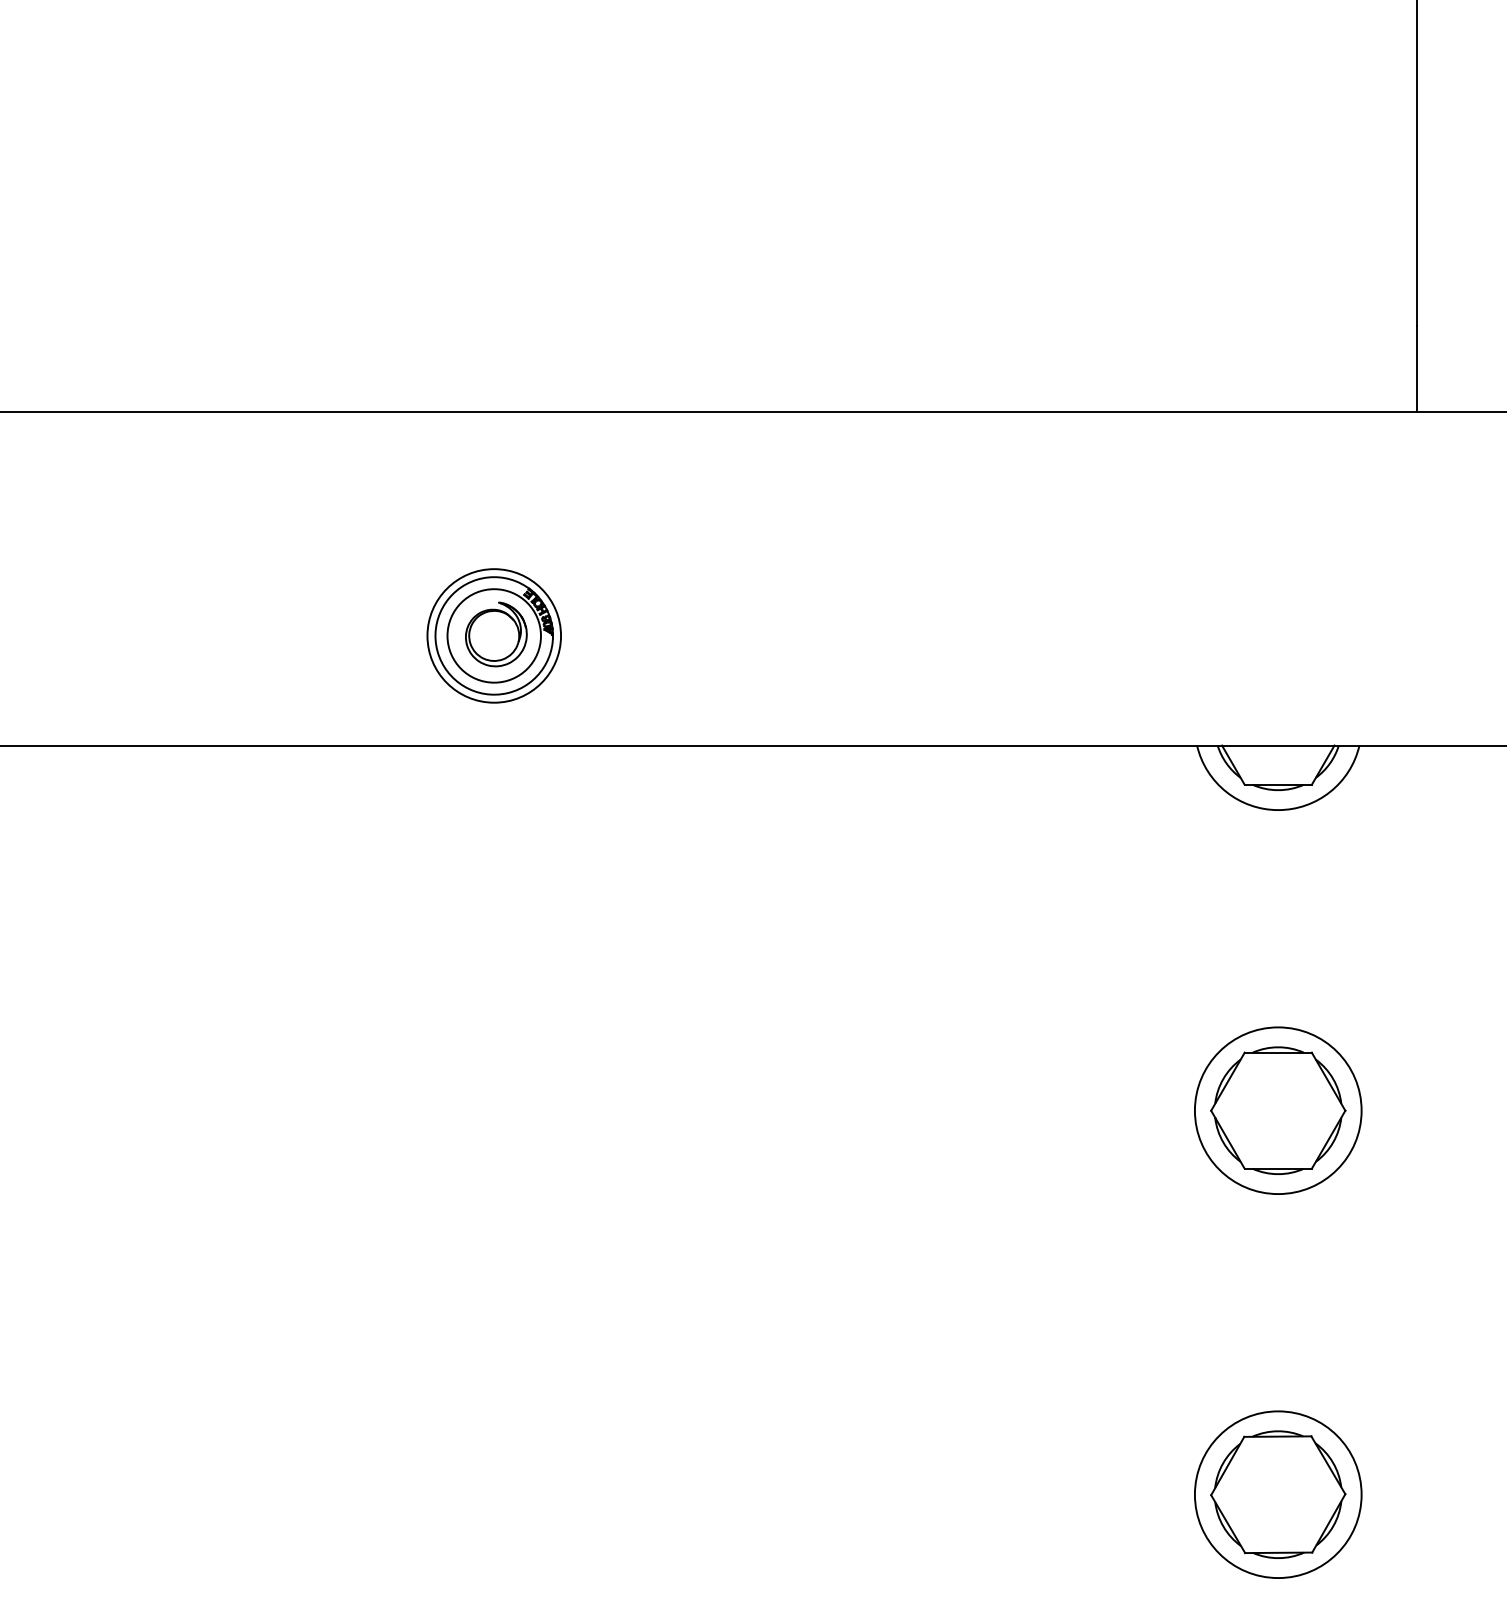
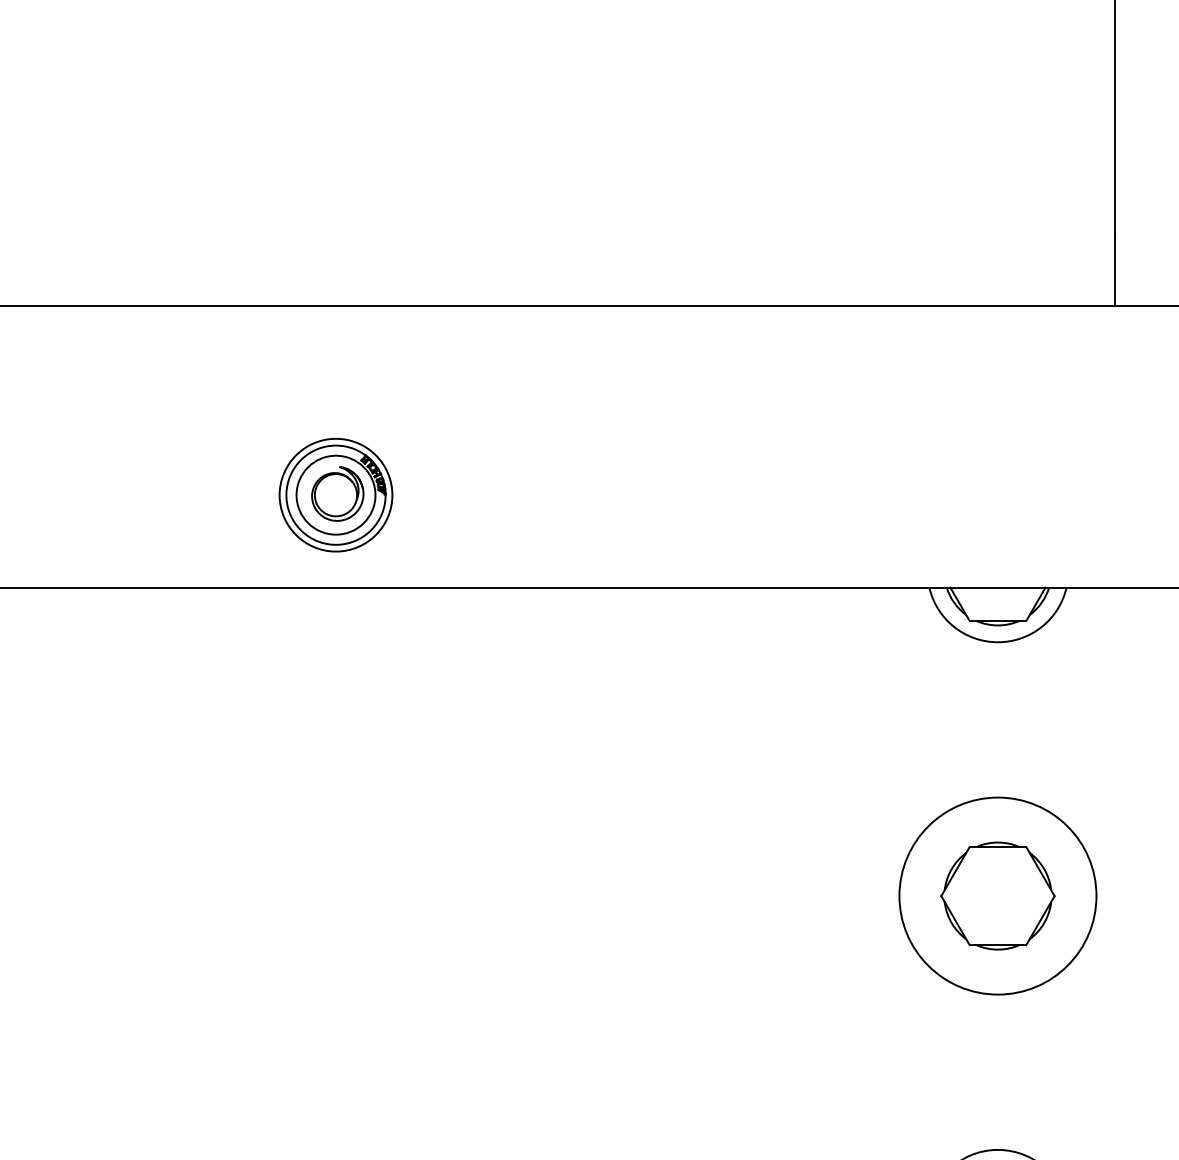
circle: (1277, 1110) -> (997, 895), size x1.4

